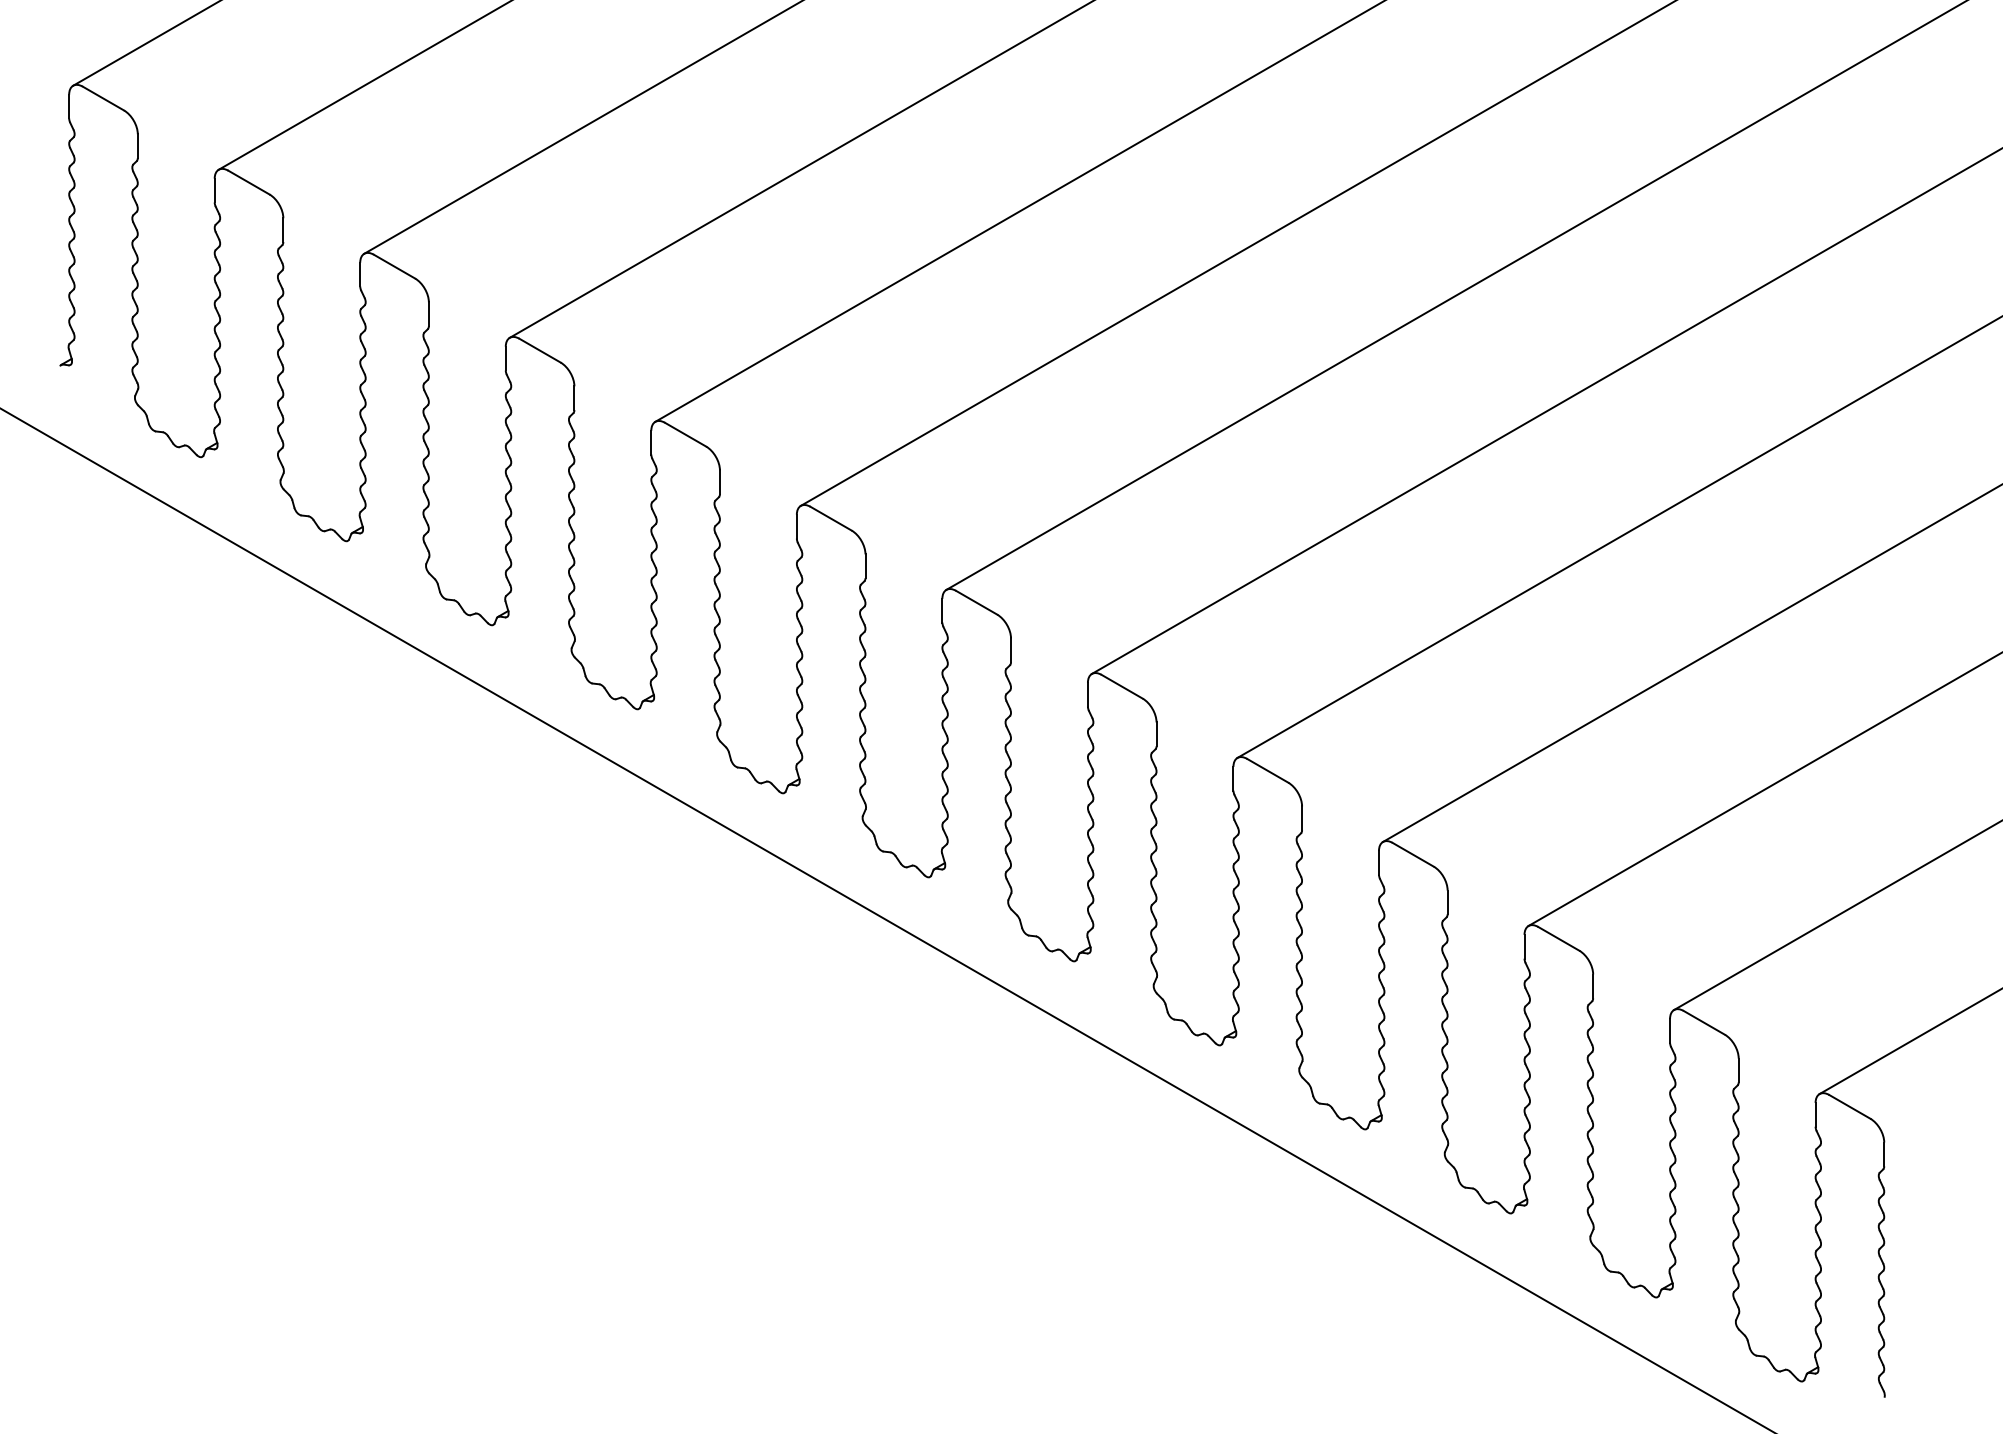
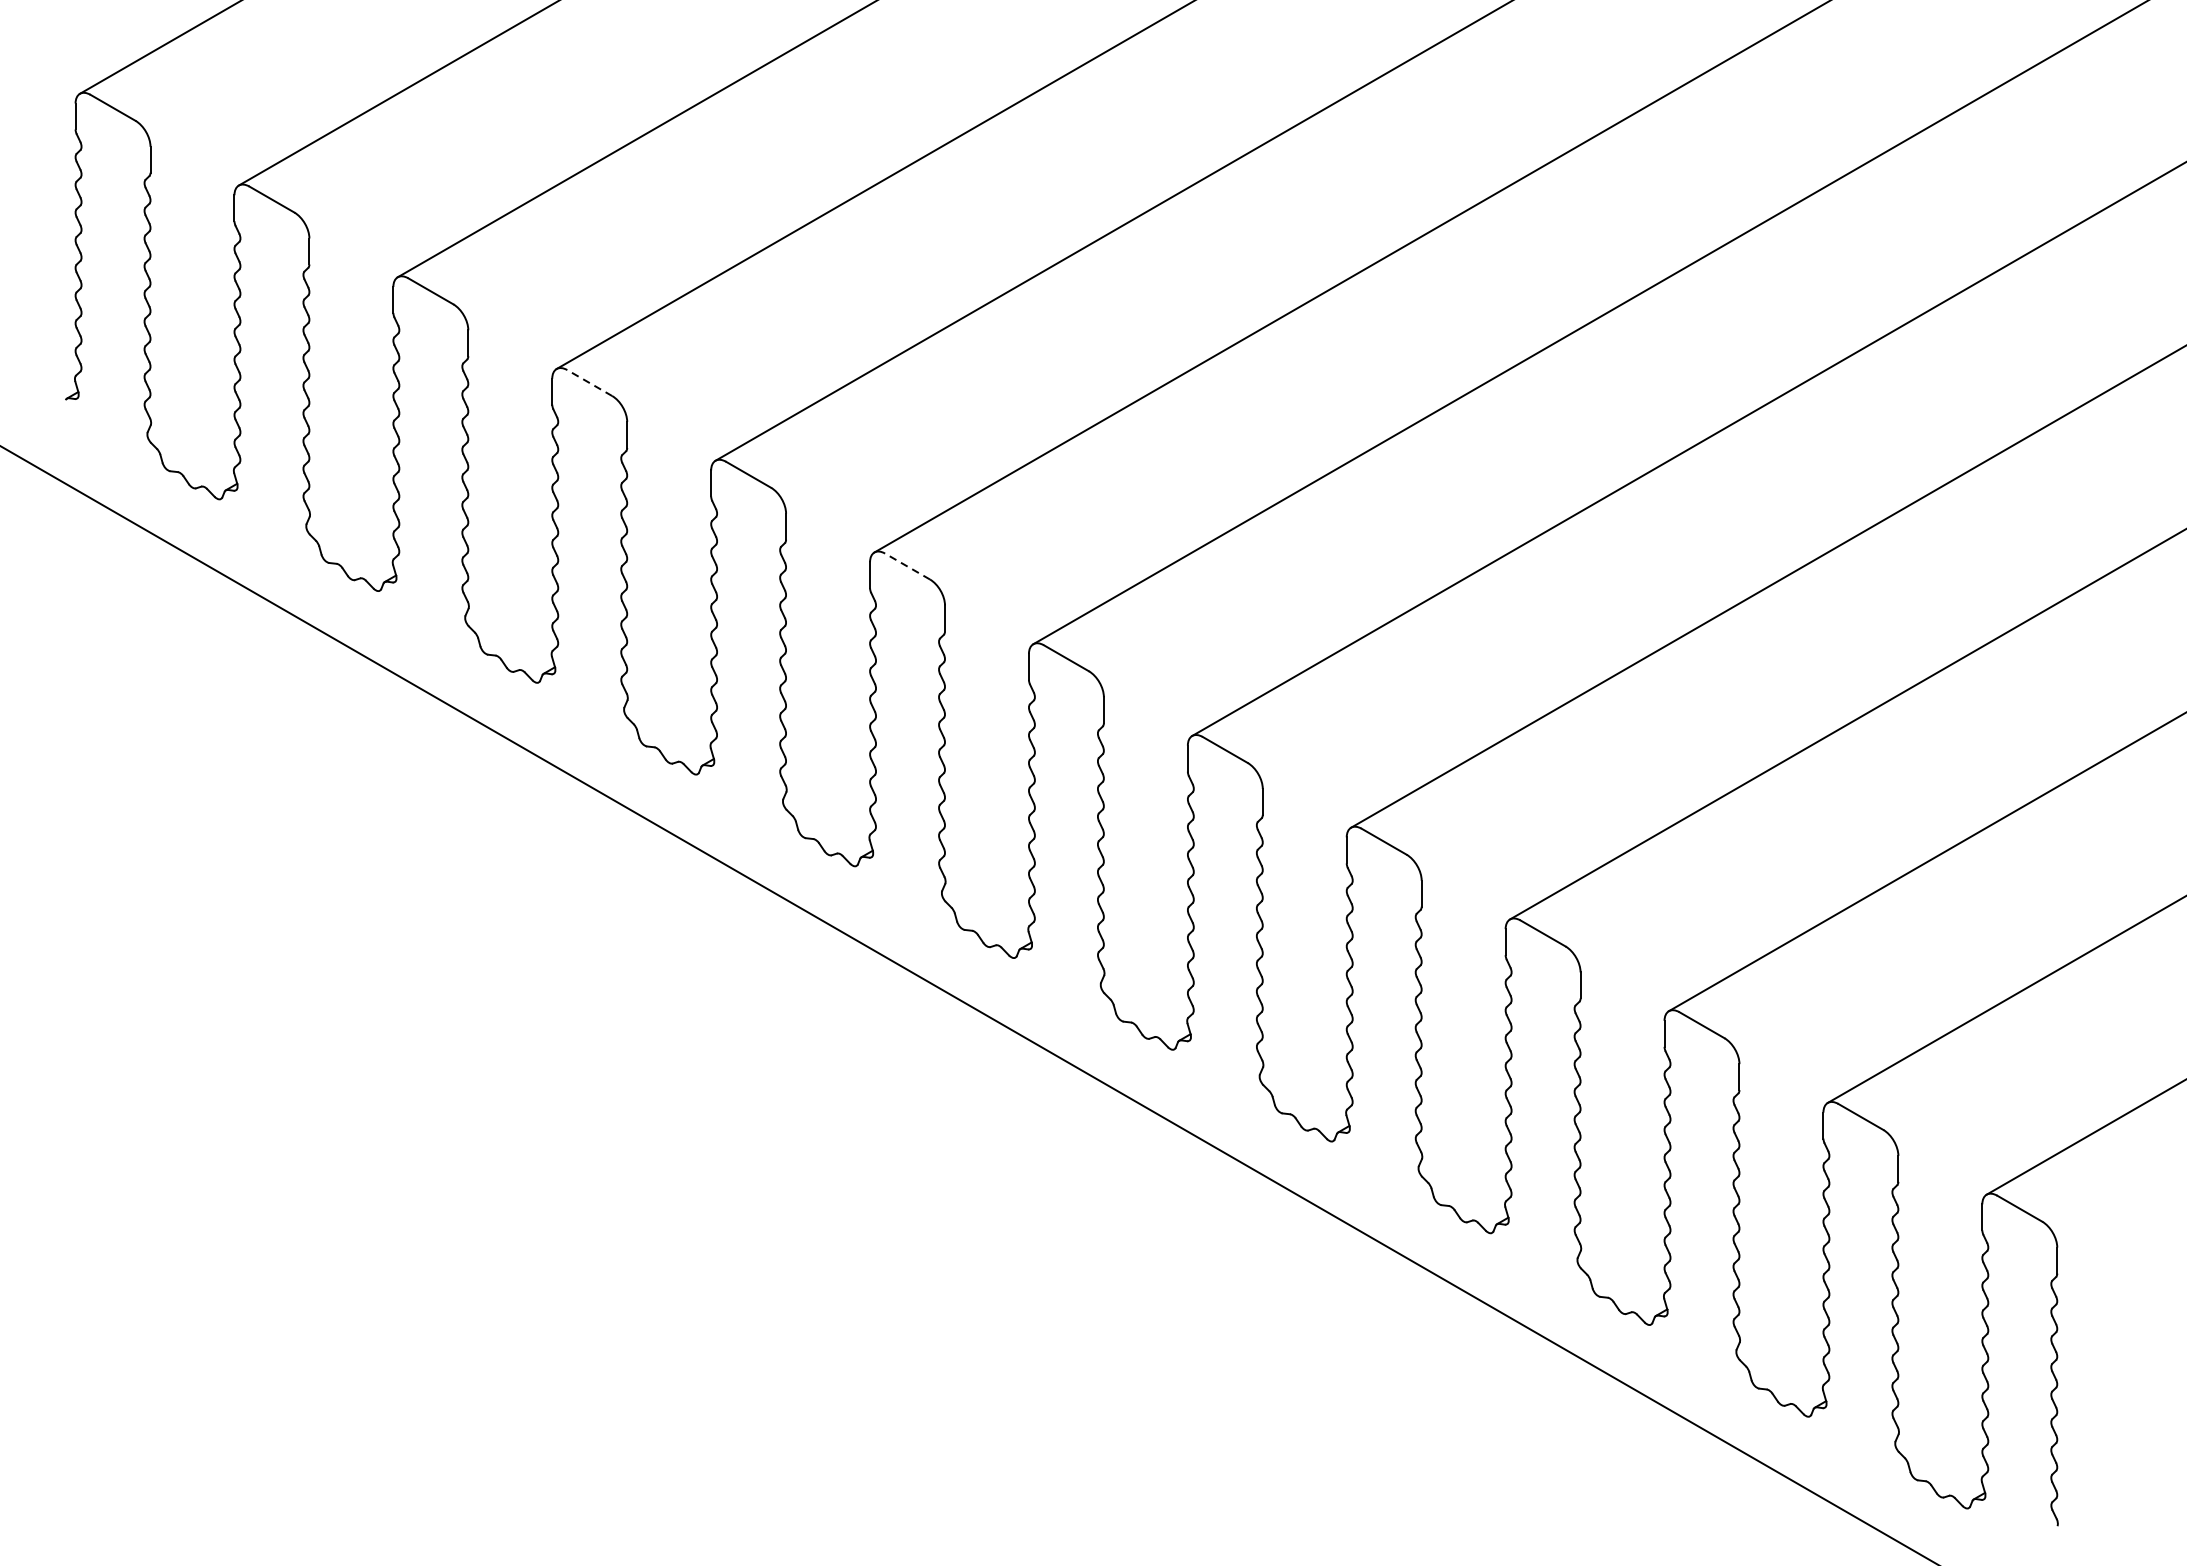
line: (540, 350) -> (590, 382), solid -> dashed
line: (831, 518) -> (907, 566), solid -> dashed

